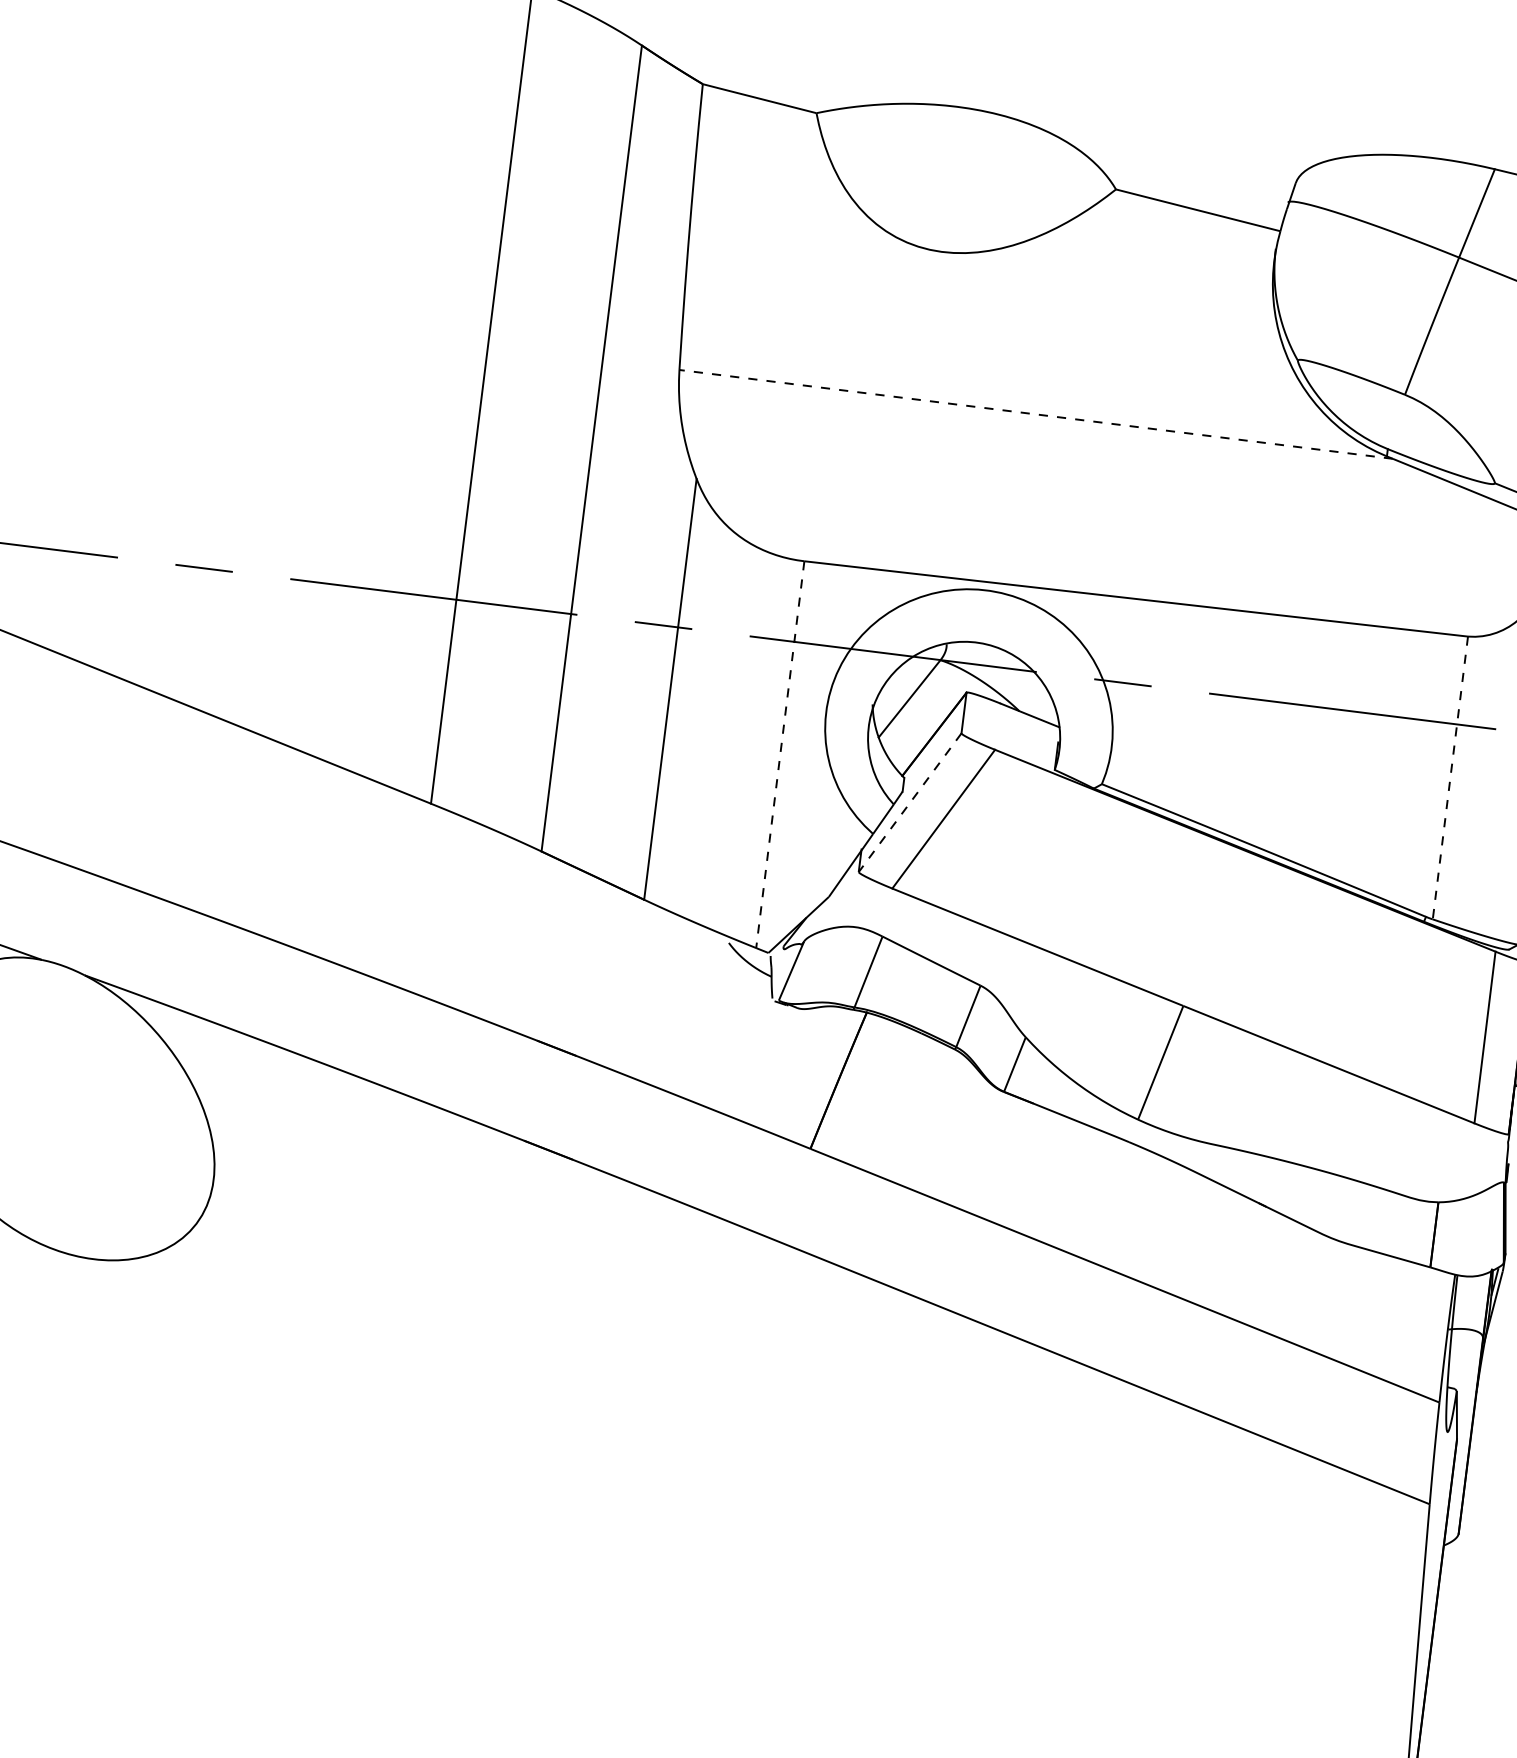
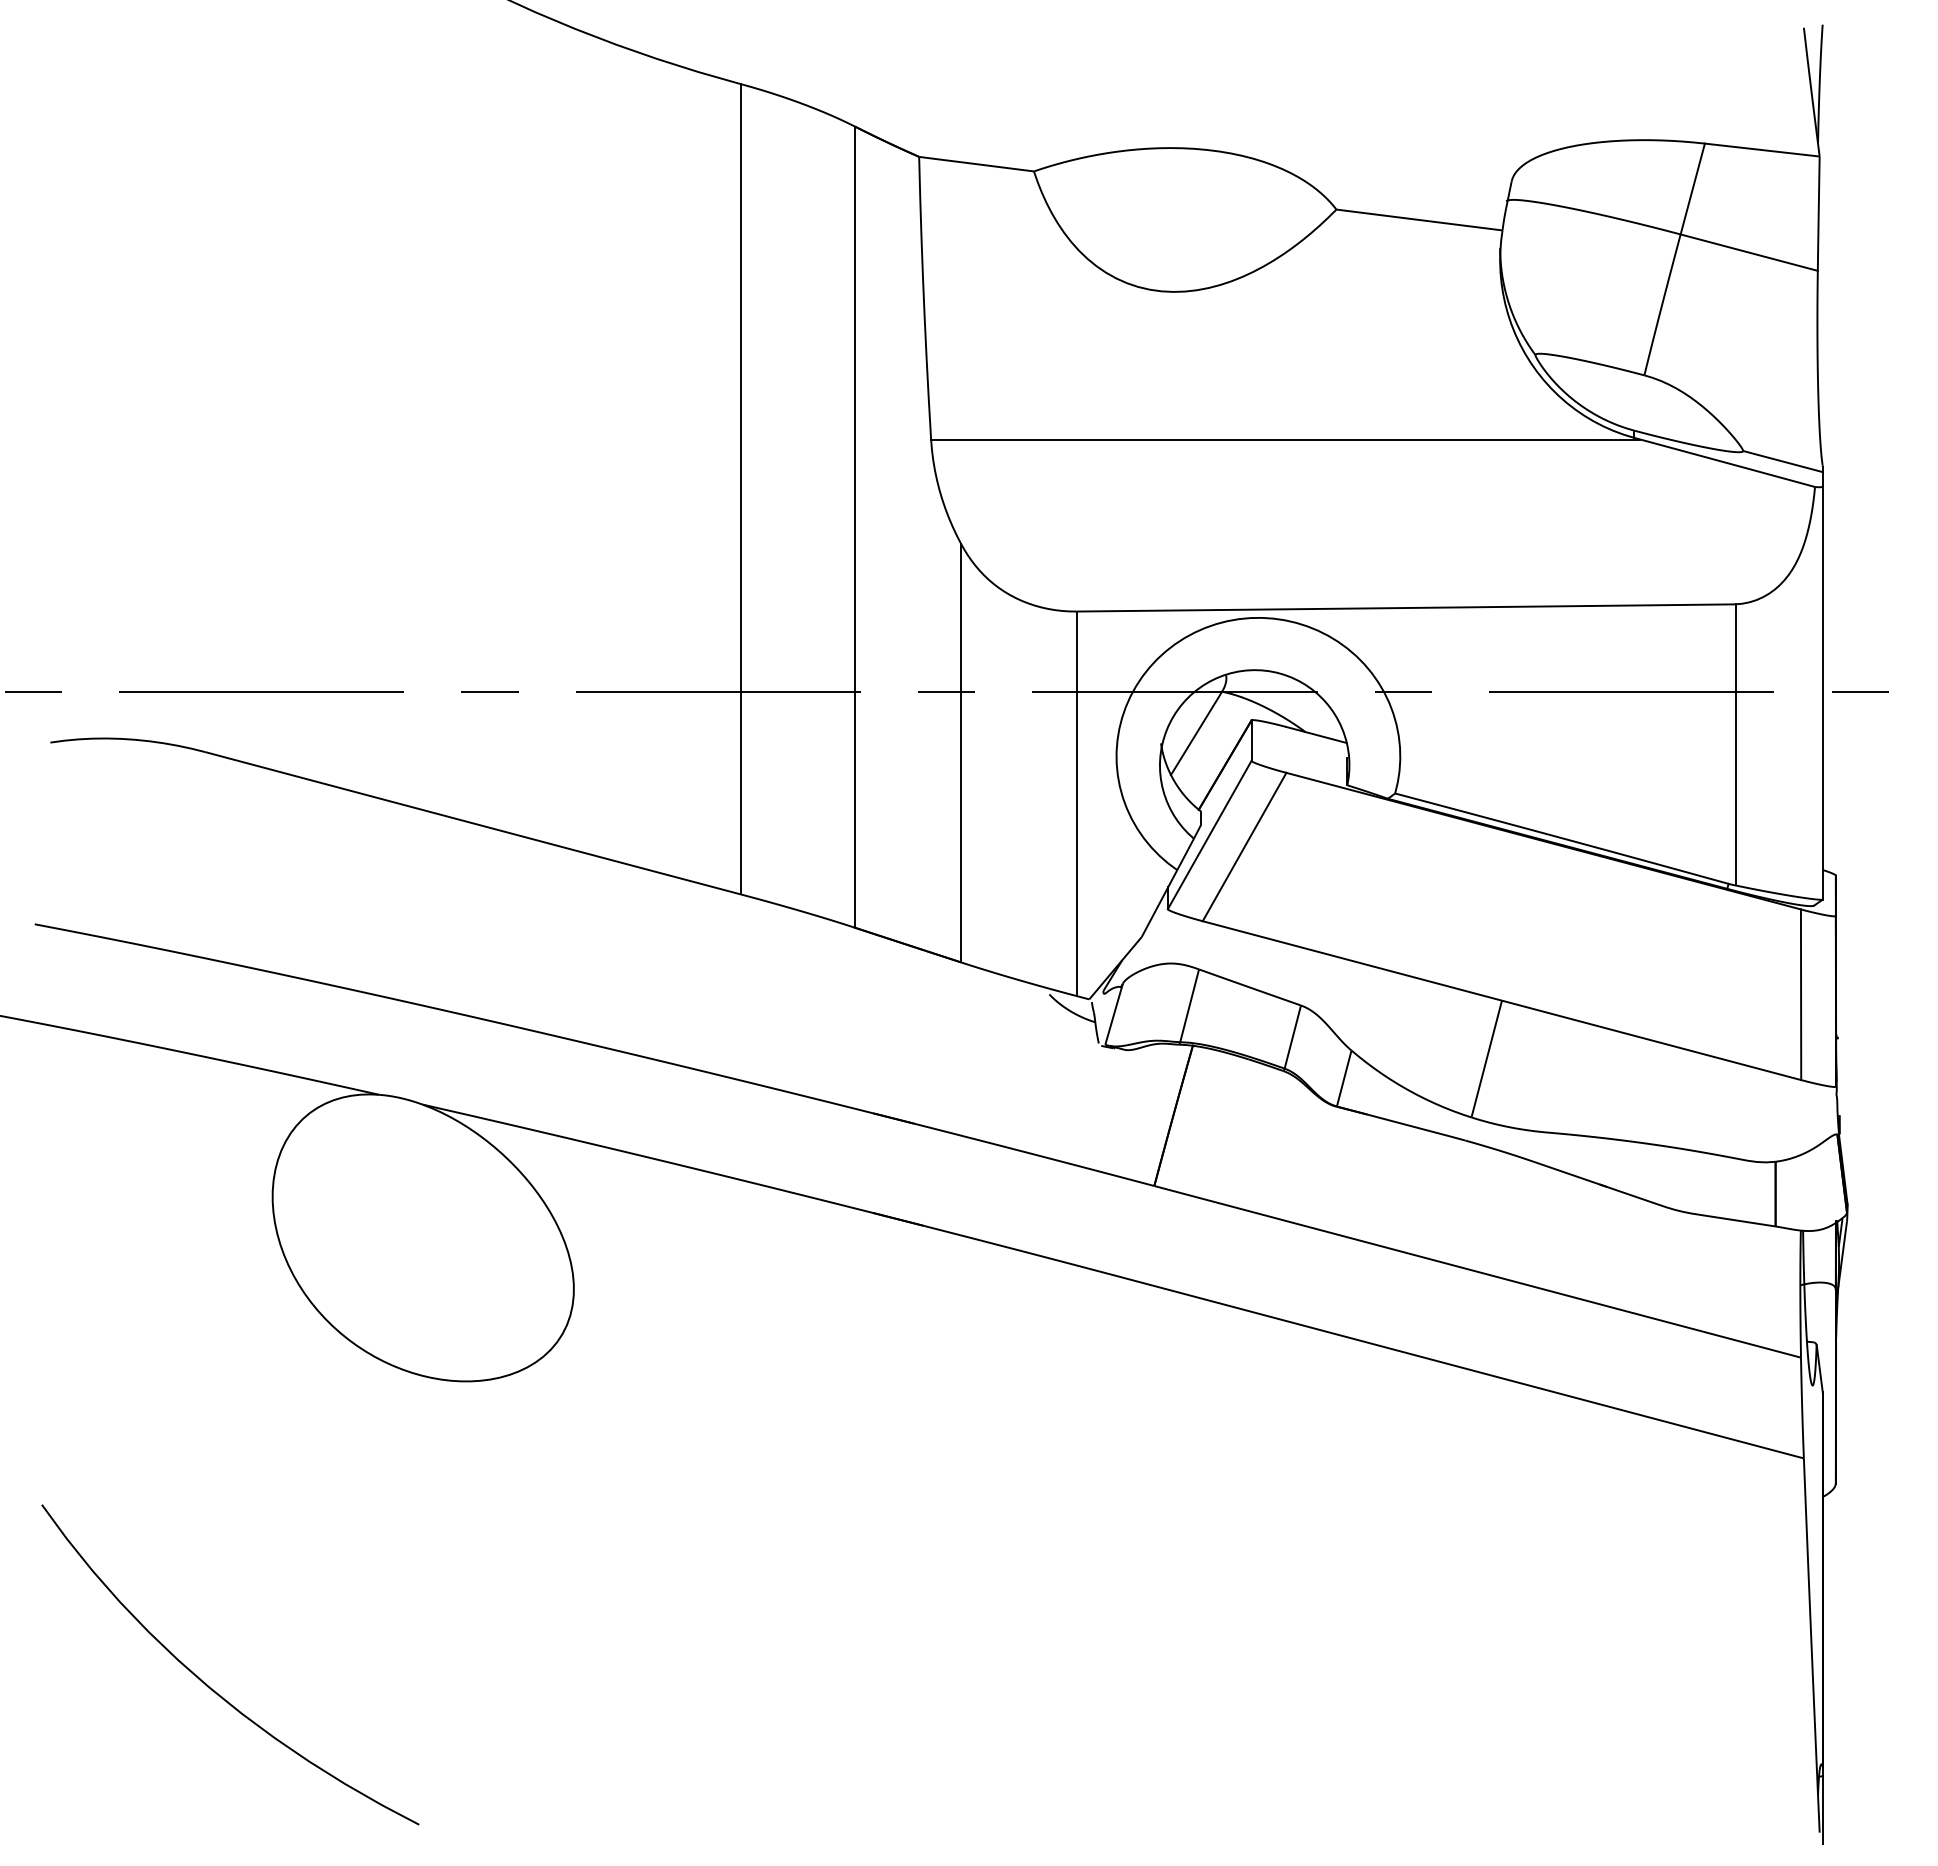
line: (1035, 414) -> (1285, 439), dashed -> solid
line: (779, 755) -> (1076, 804), dashed -> solid
line: (1450, 777) -> (1735, 744), dashed -> solid
line: (909, 803) -> (1209, 835), dashed -> solid

